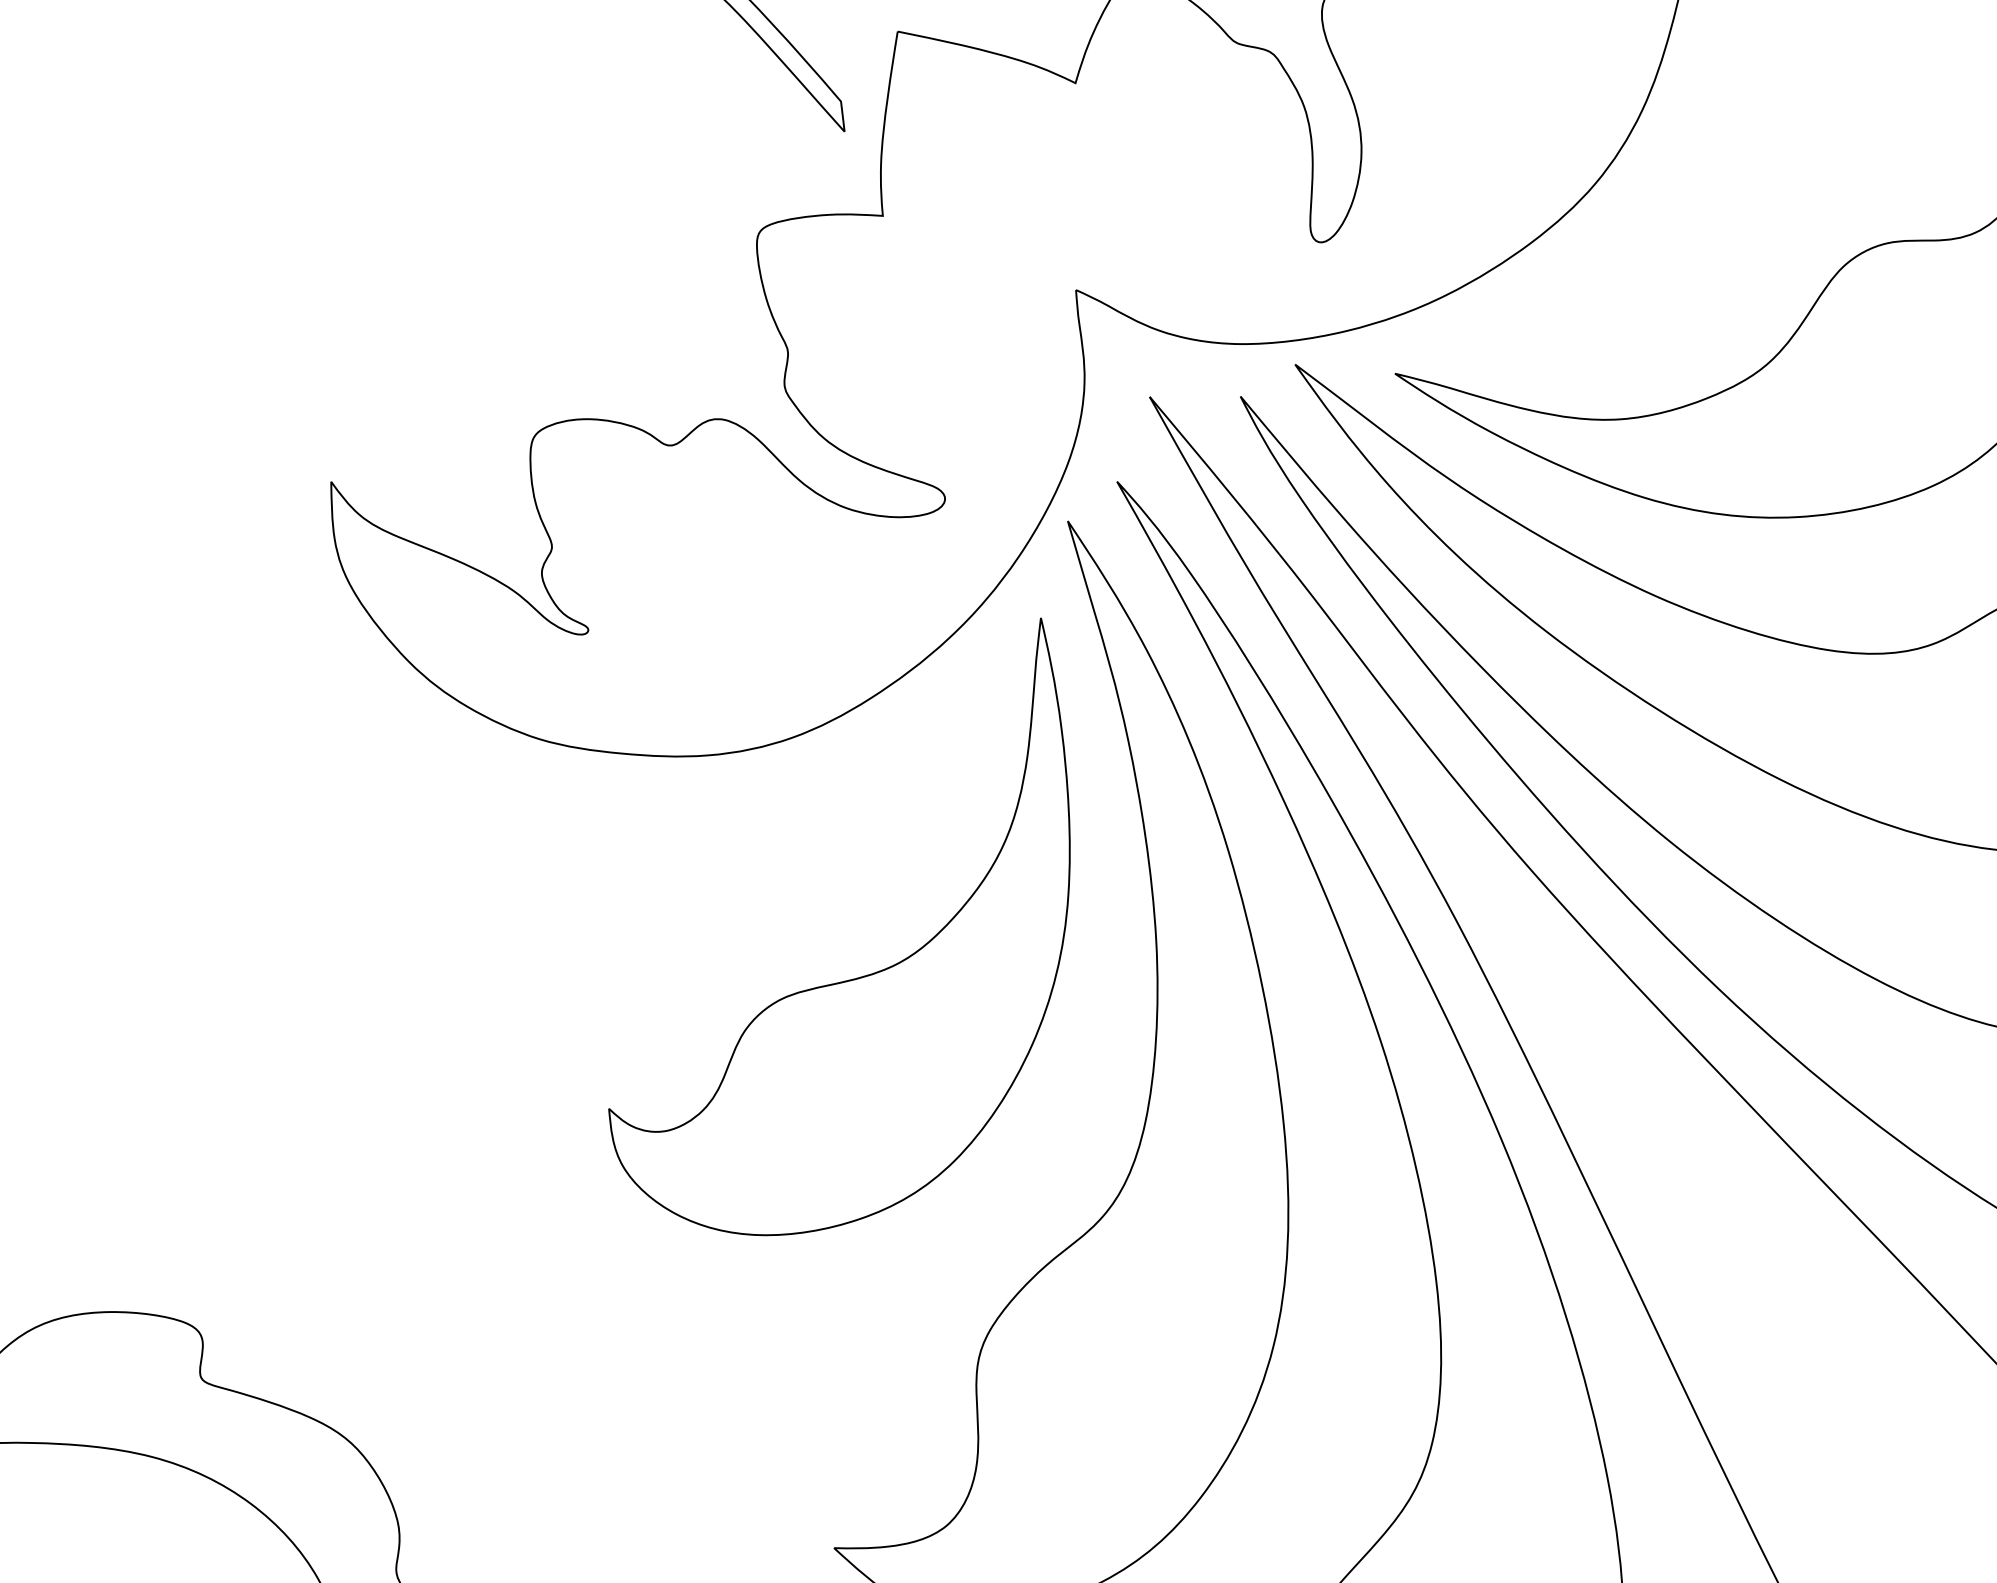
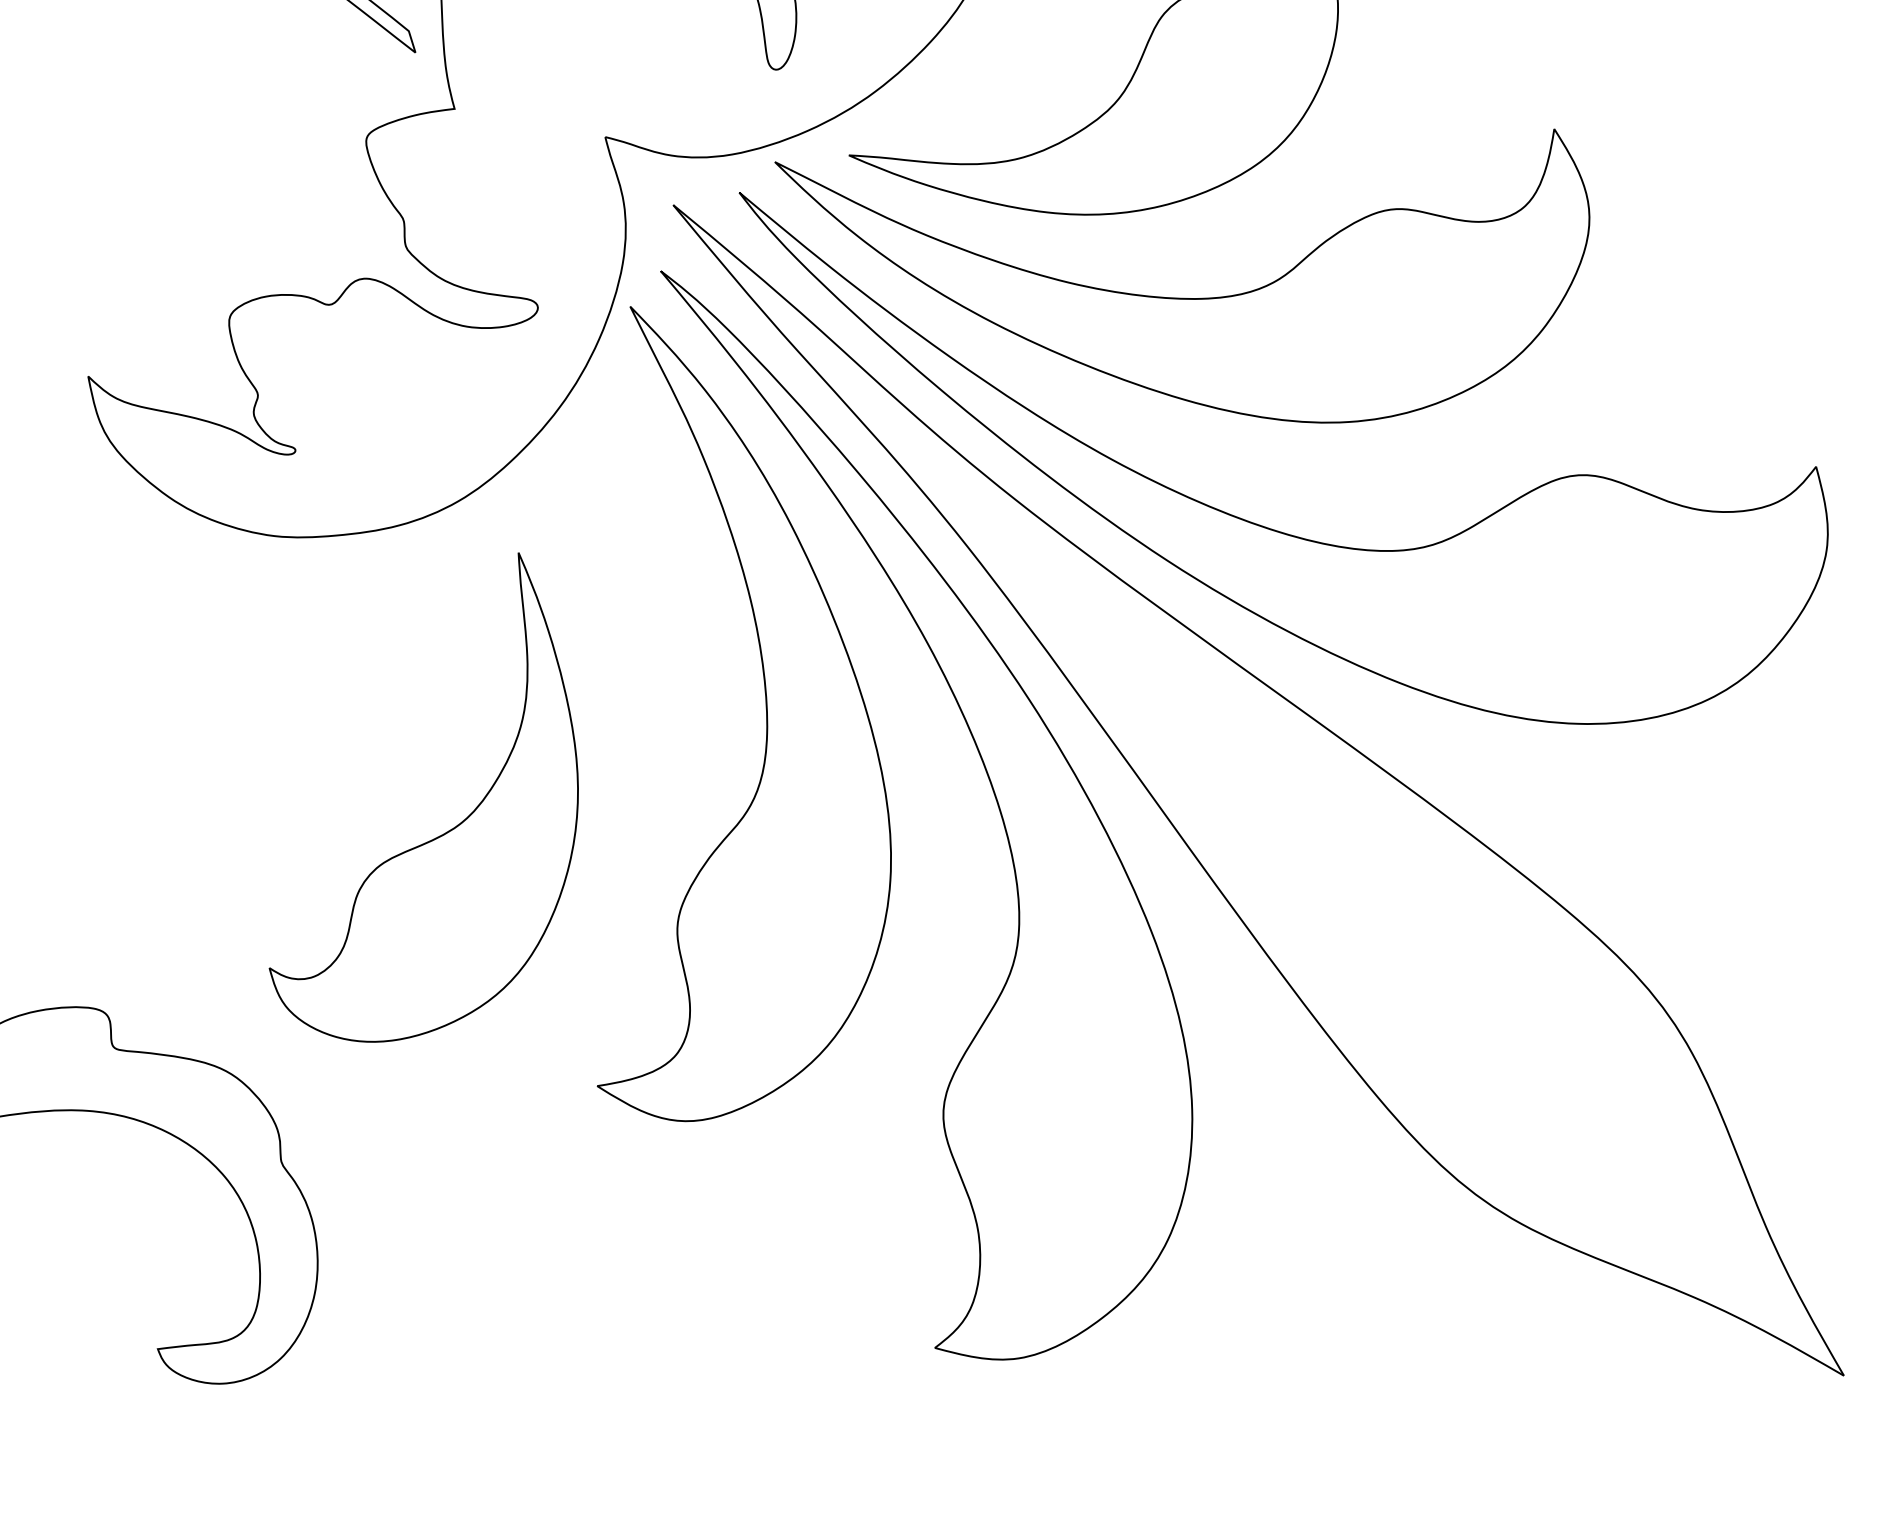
part: (877, 970) -> (446, 831), moved

